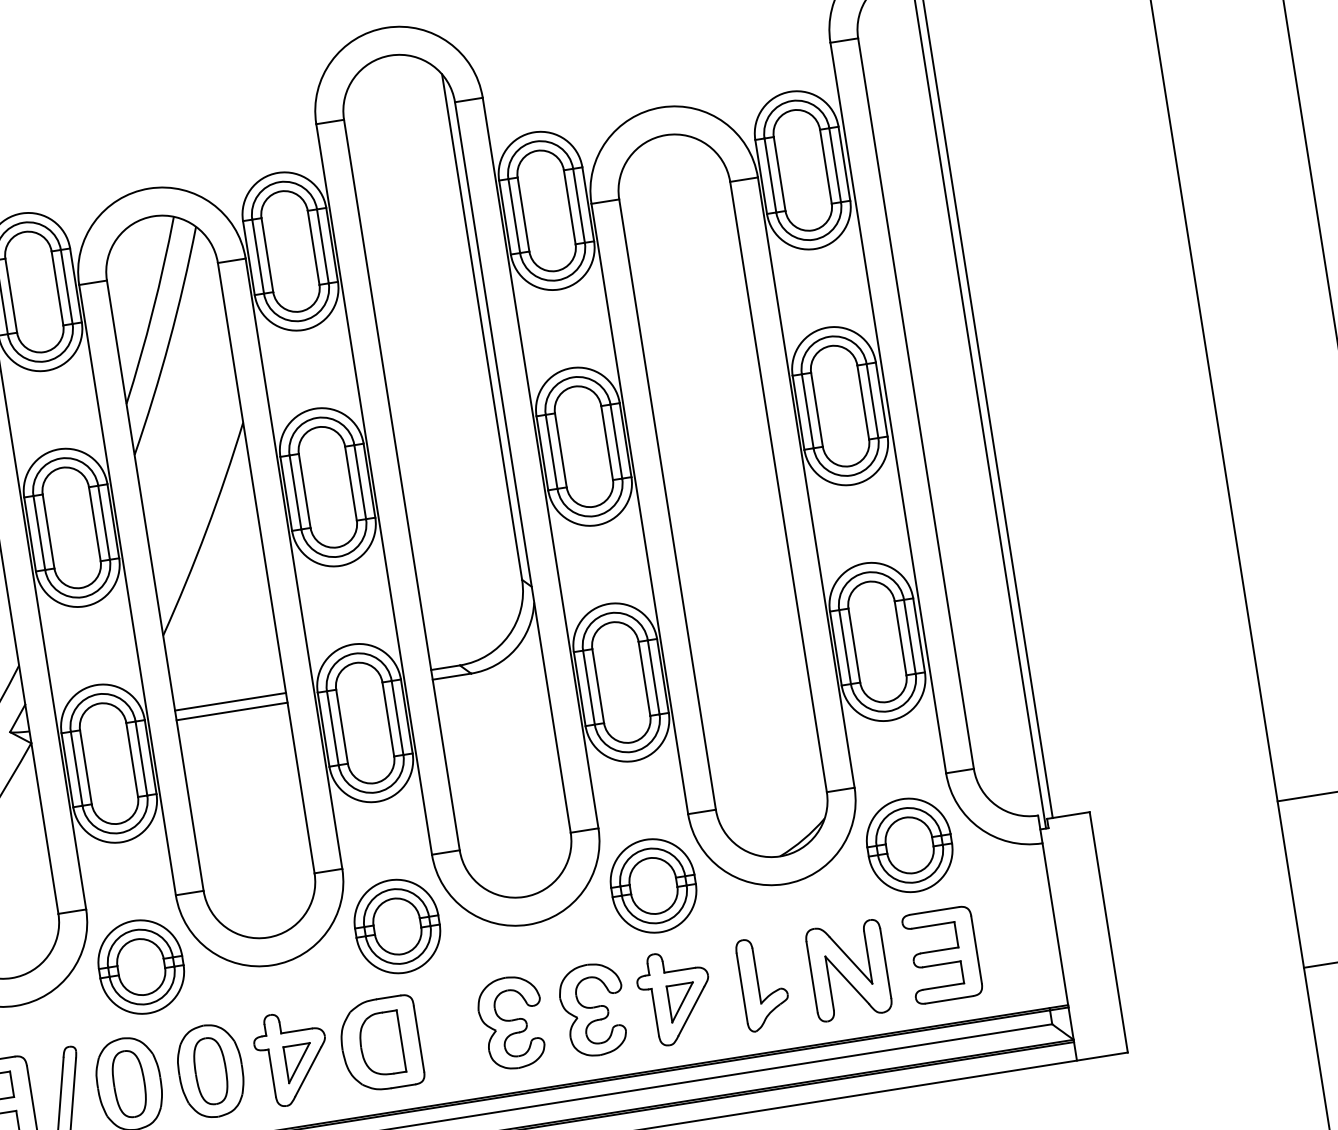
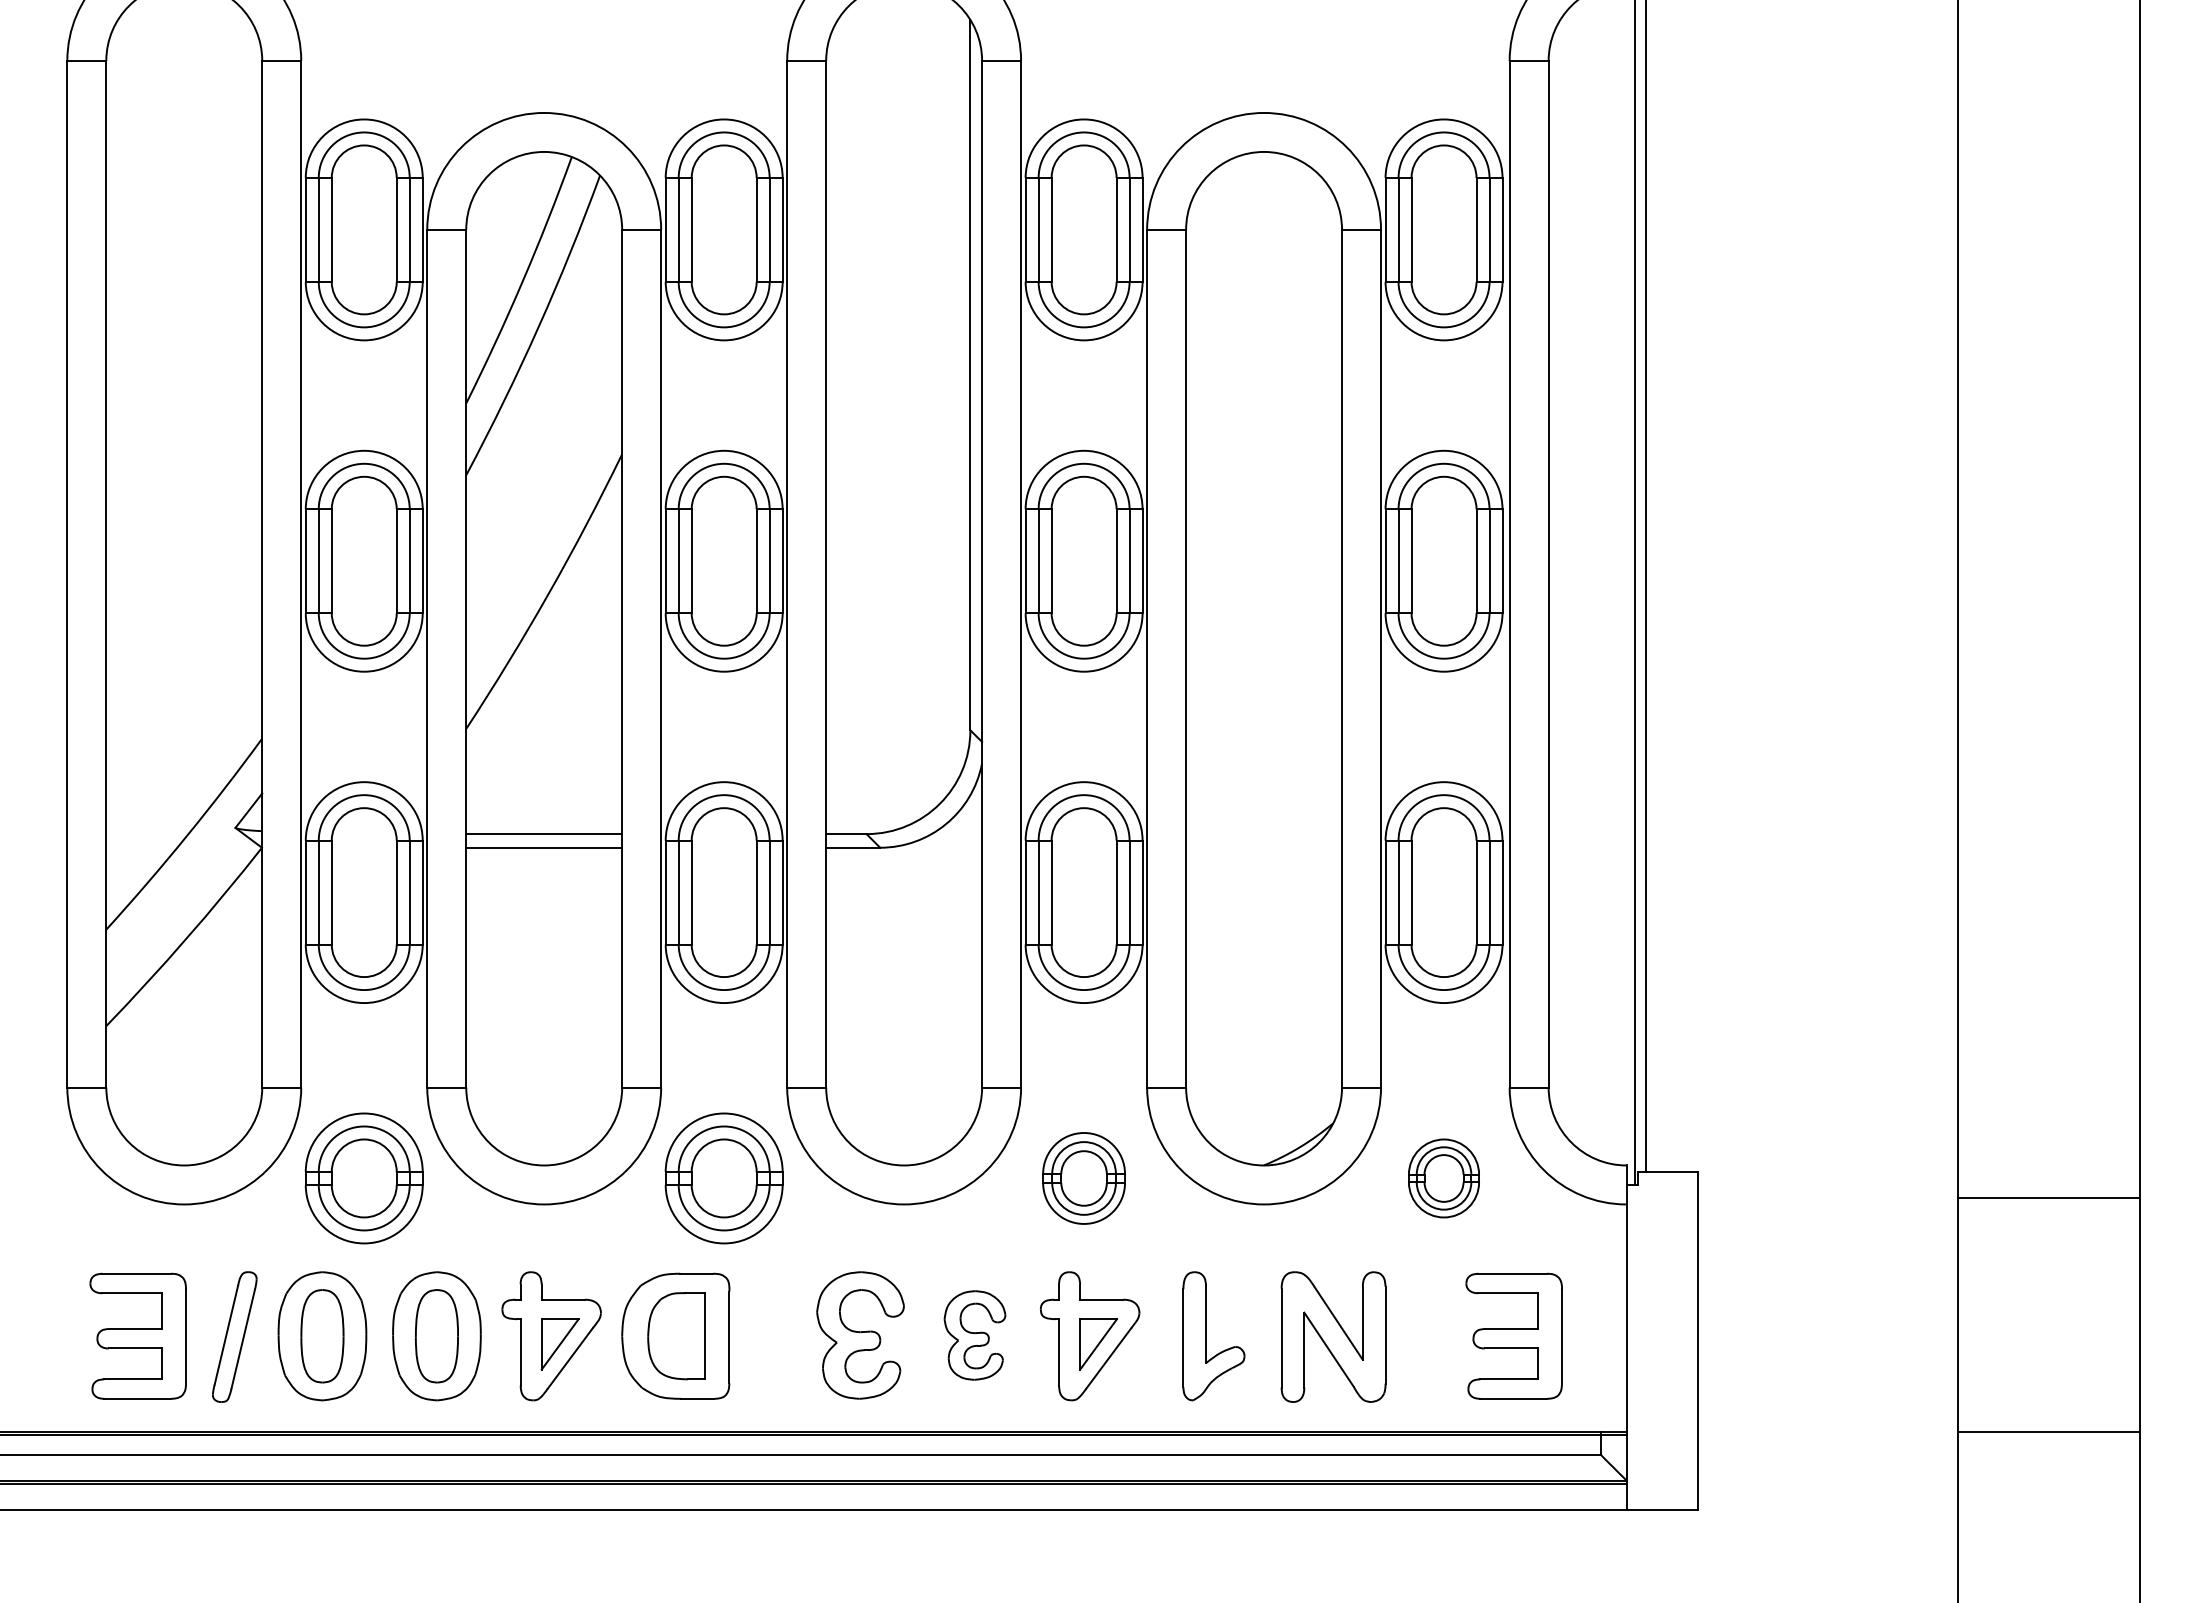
part: (909, 845) -> (1443, 1178), size x0.6
part: (653, 886) -> (1083, 1178), size x0.7
part: (941, 954) -> (1513, 1335), moved
part: (593, 1010) -> (974, 1335), size x0.7

